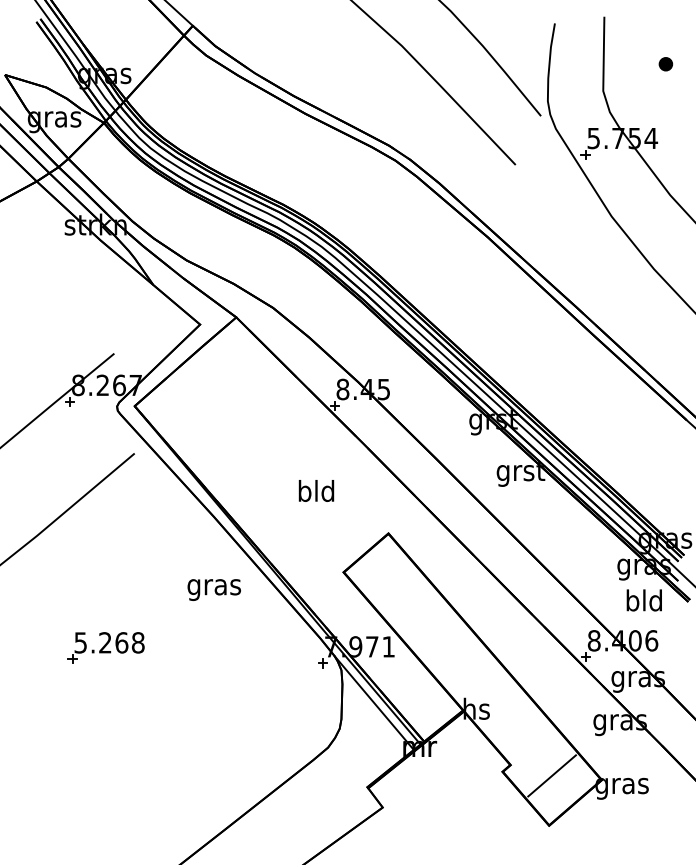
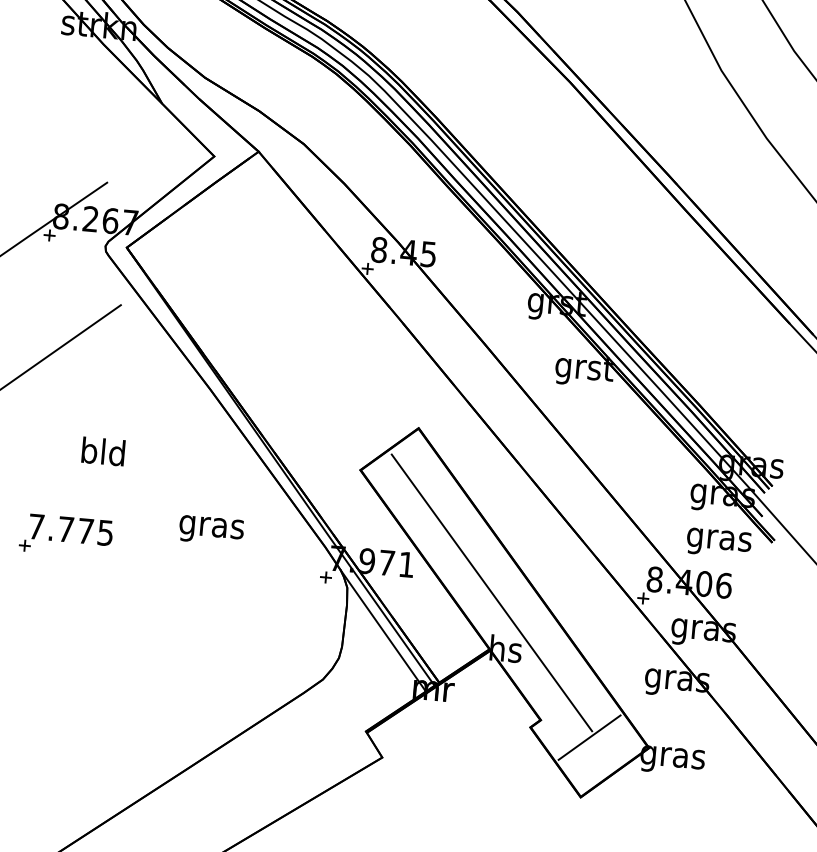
text: (316, 490) -> (103, 451), moved
text: (213, 589) -> (210, 529), moved
text: (644, 603) -> (719, 540), bld -> gras
text: (109, 642) -> (71, 529), 5.268 -> 7.775
line: (460, 663) -> (491, 592), added

